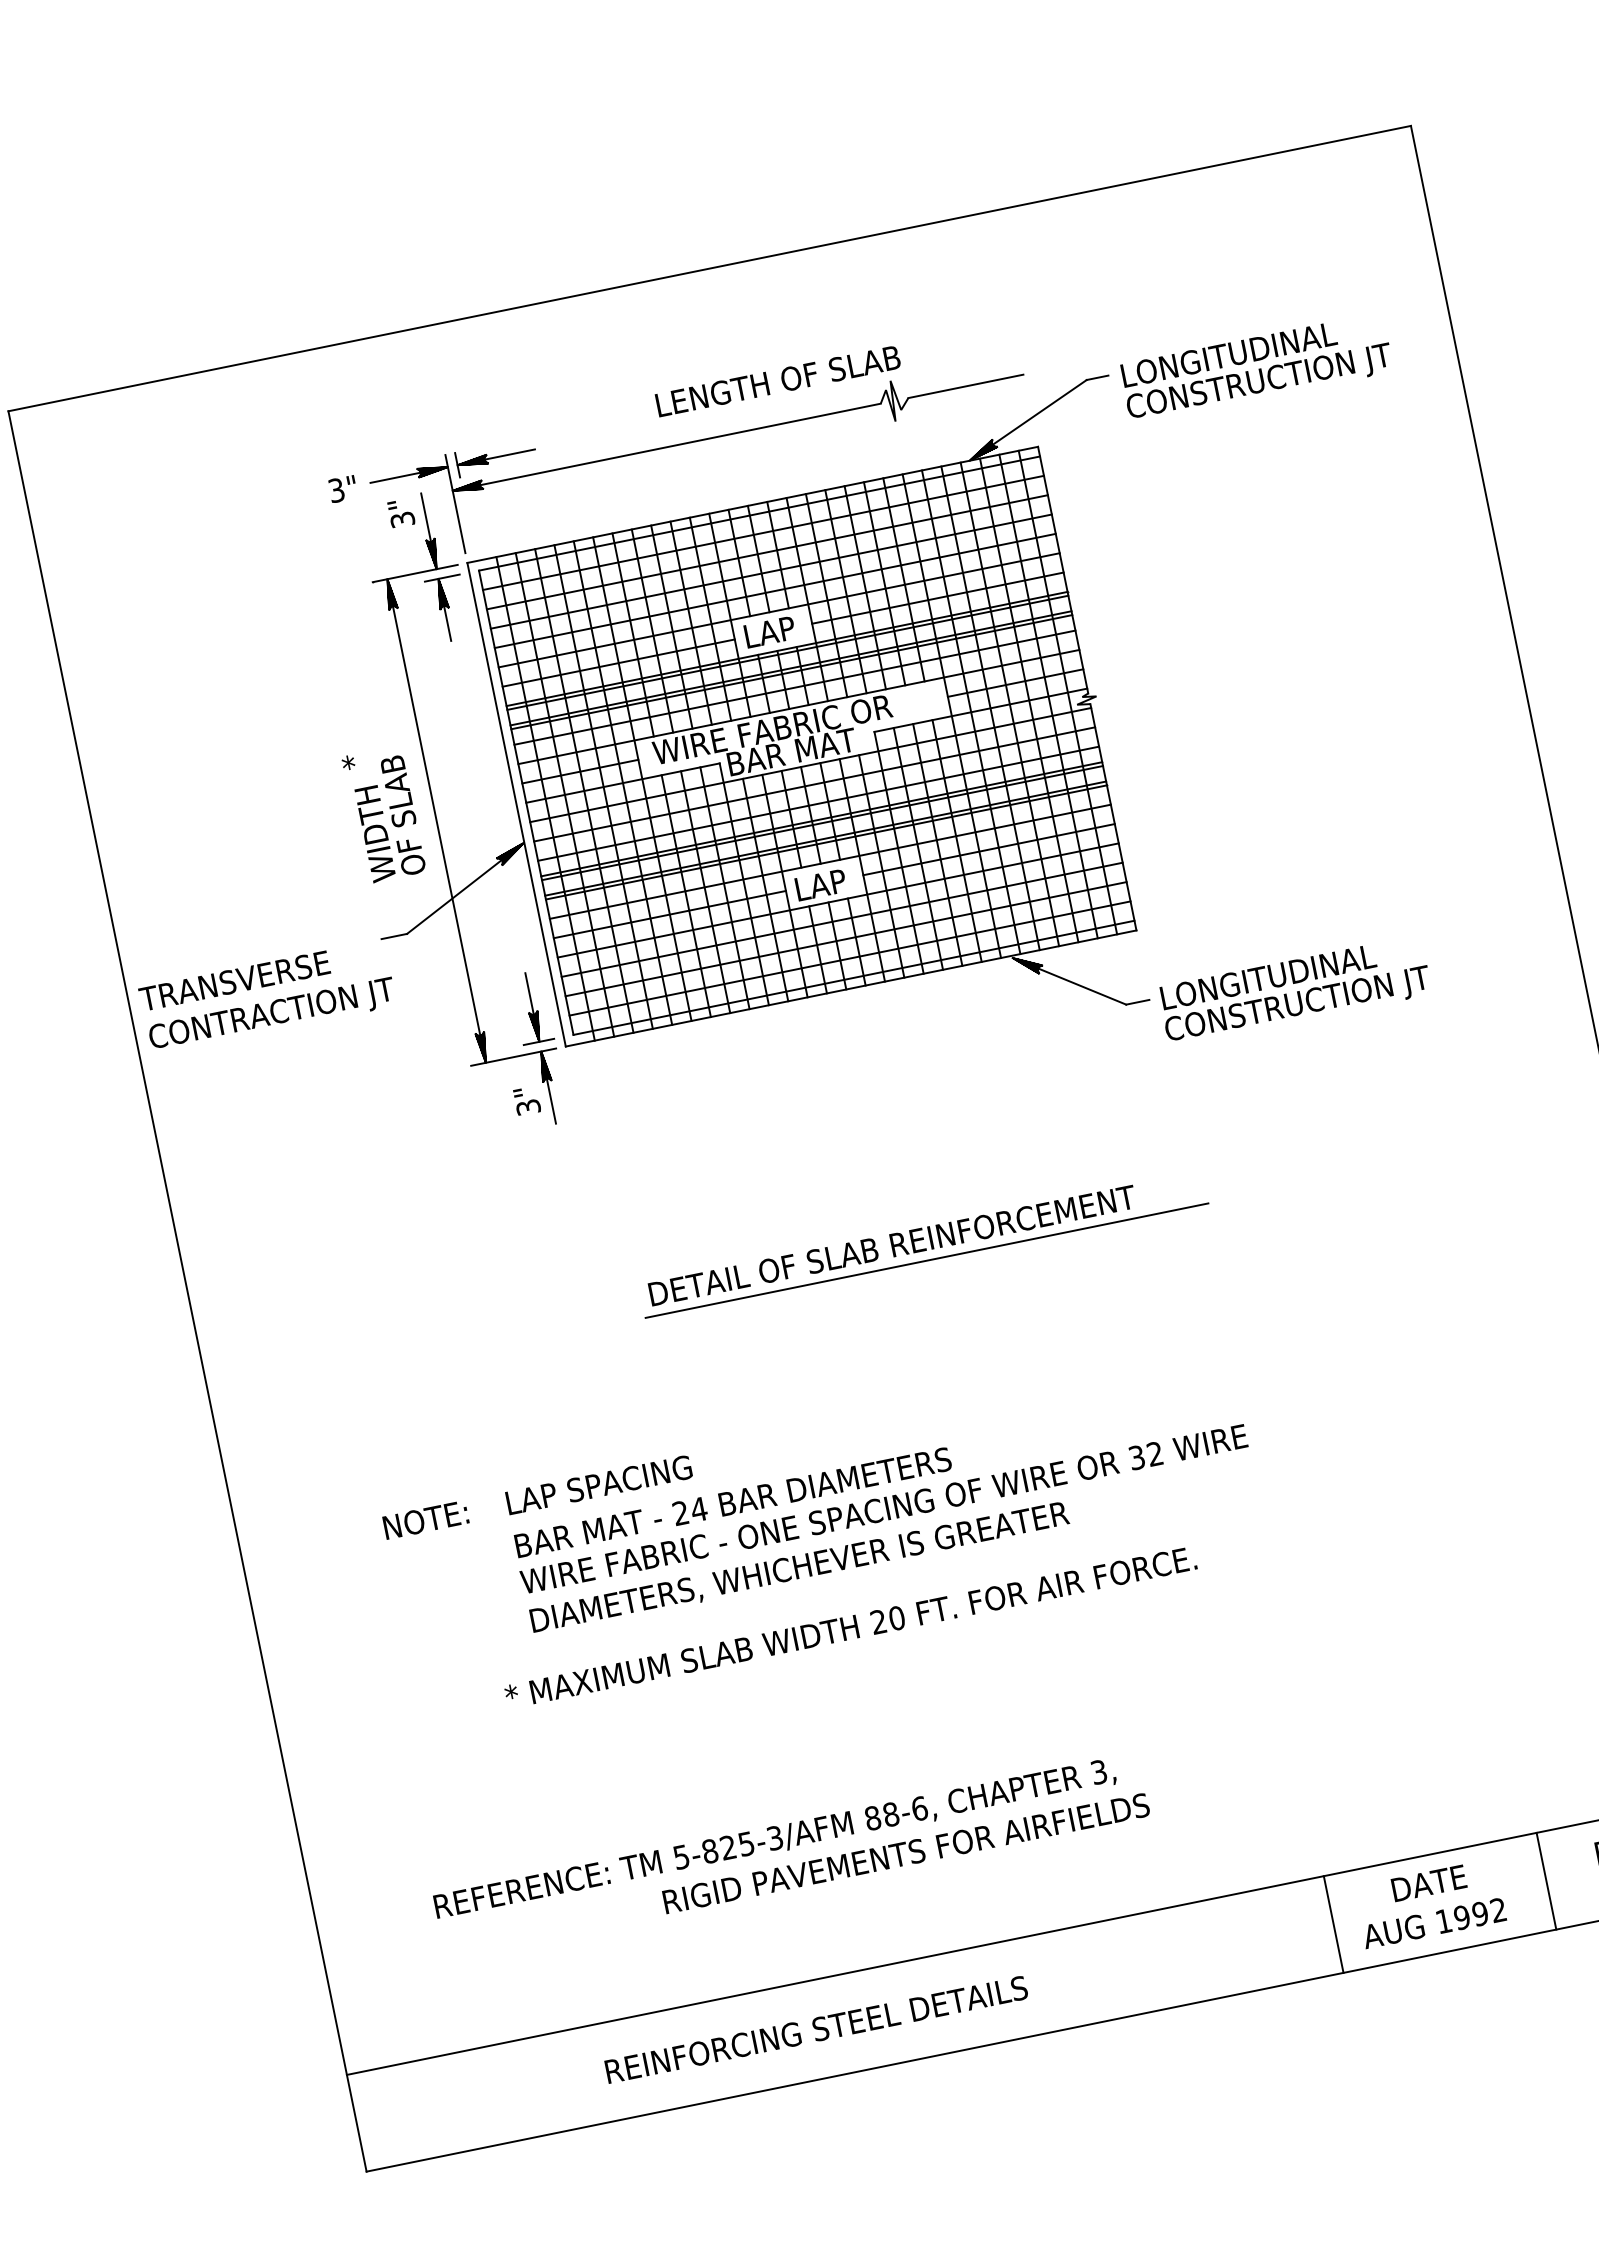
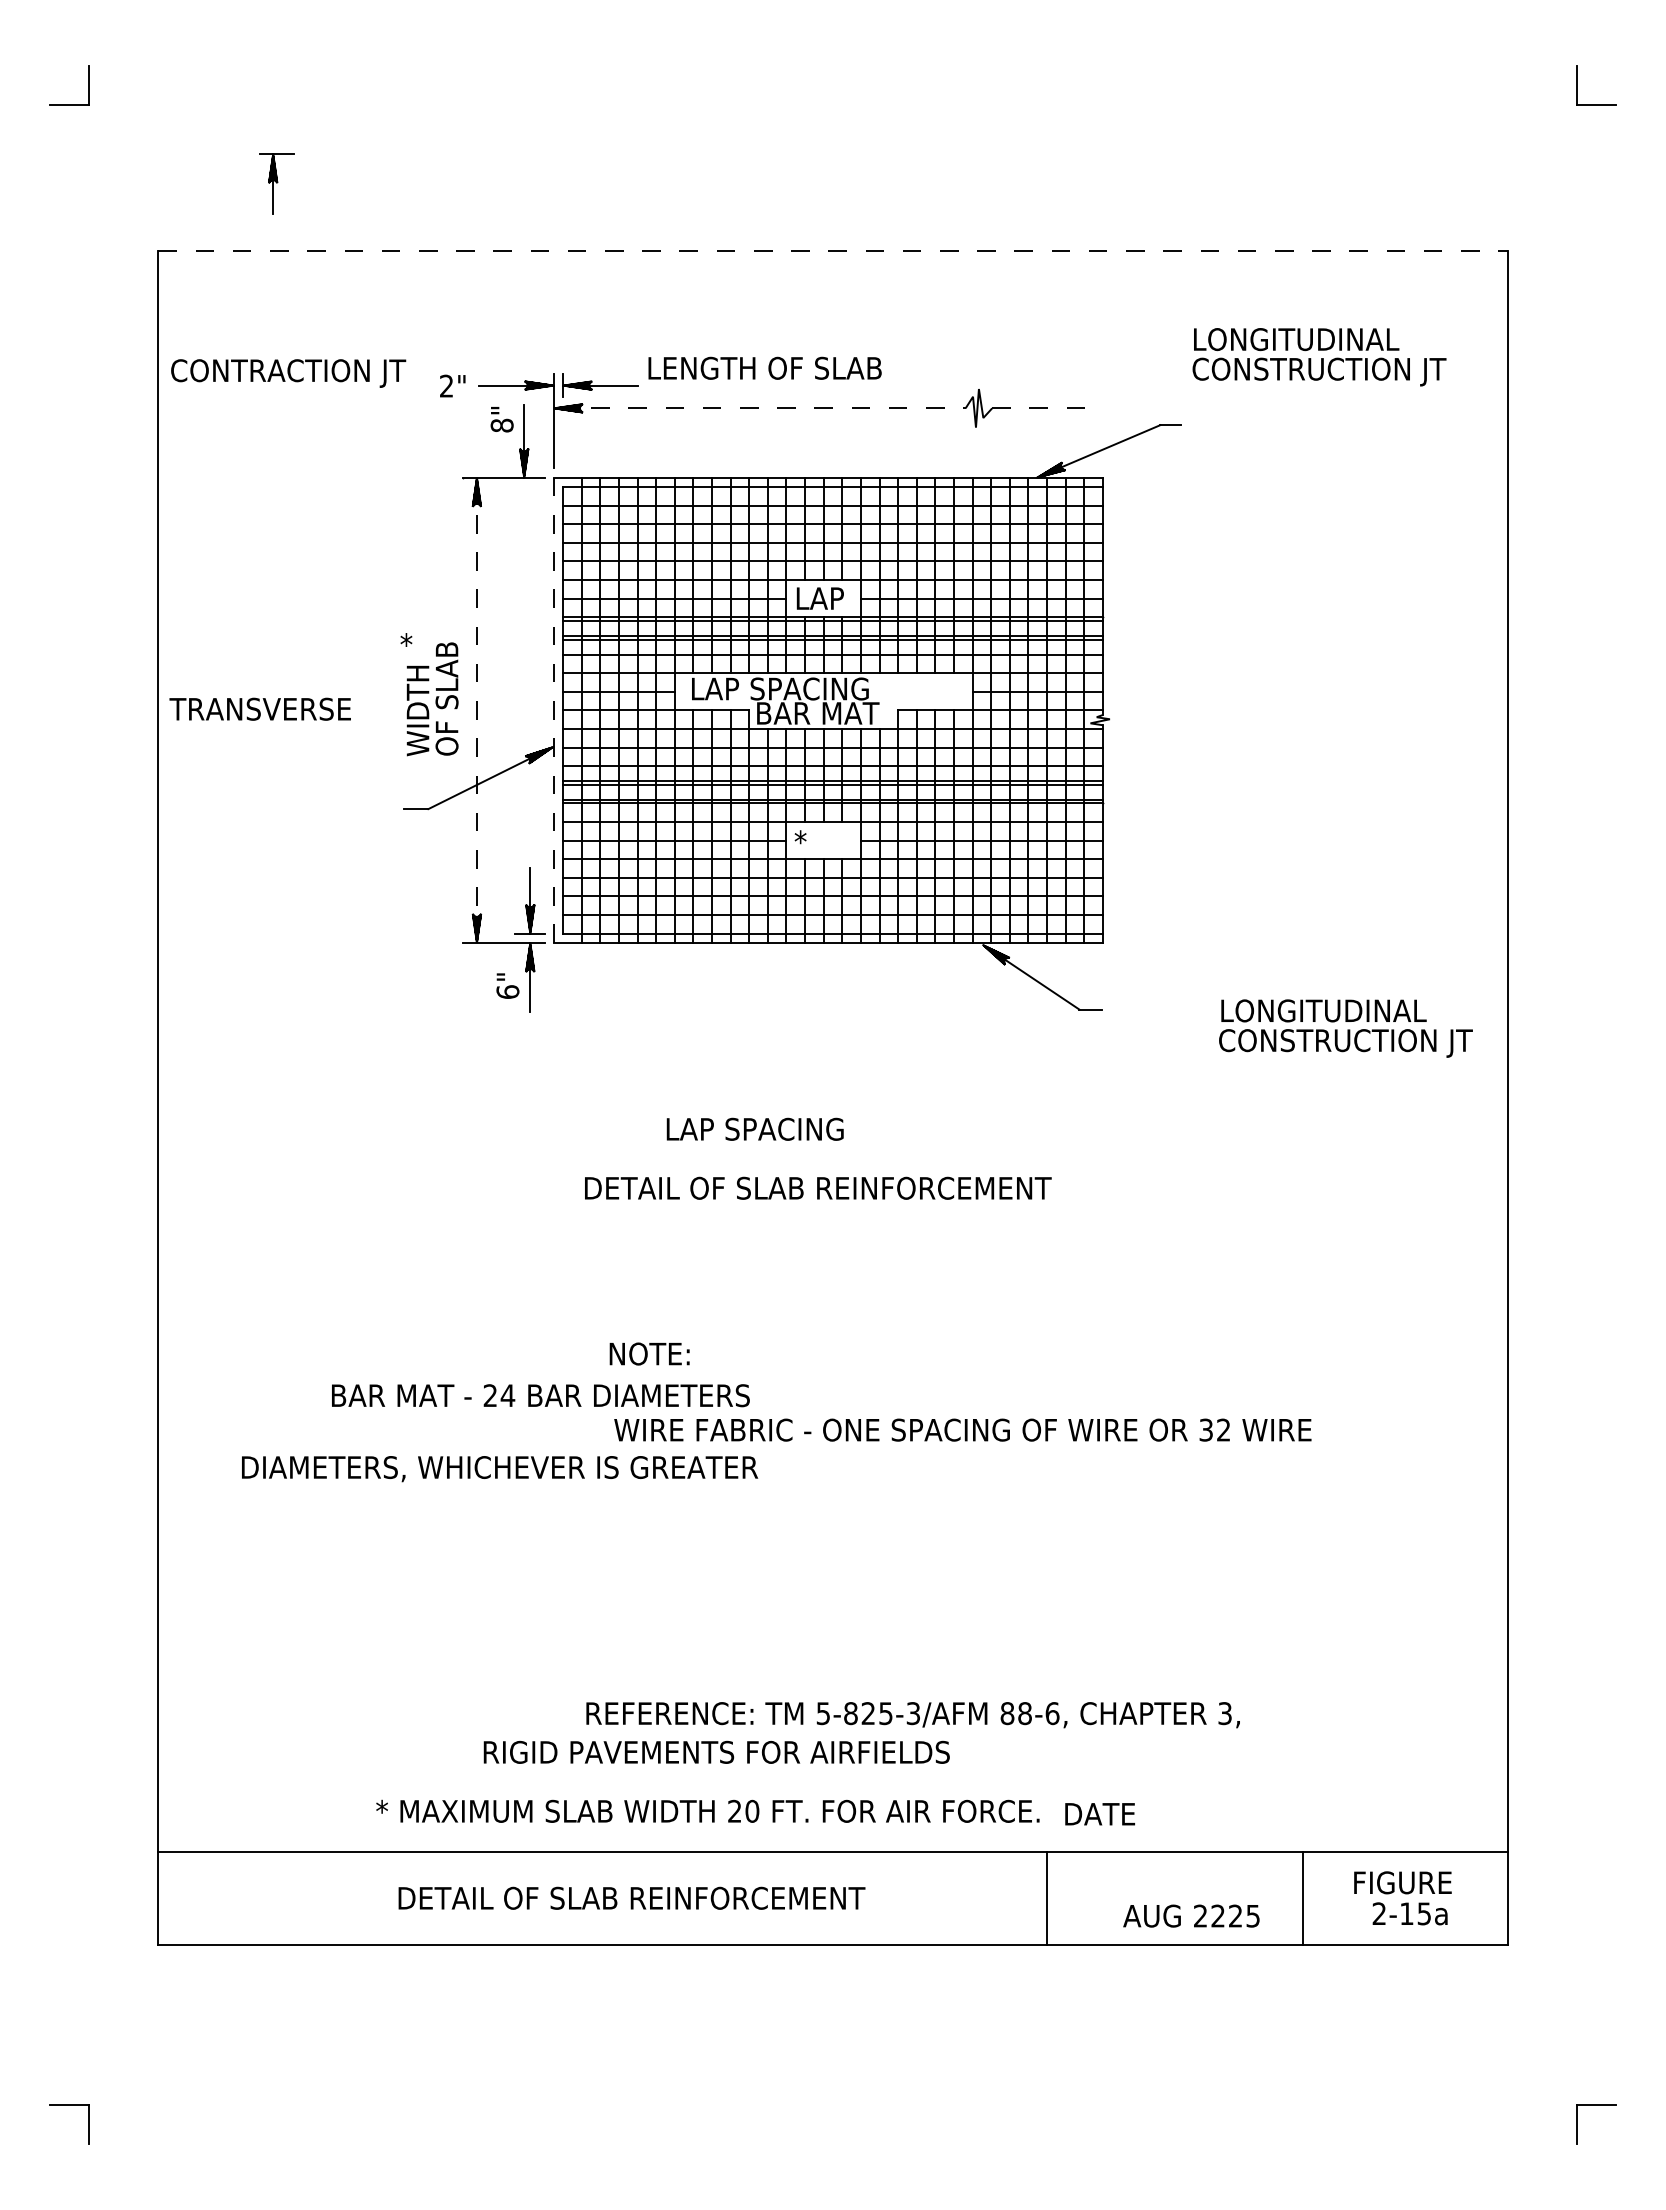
line: (710, 268) -> (833, 251), solid -> dashed
text: (1256, 368) -> (1319, 357), moved
text: (777, 380) -> (764, 367), moved
line: (966, 386) -> (1048, 408), solid -> dashed
line: (666, 447) -> (759, 408), solid -> dashed
text: (336, 490) -> (446, 386), 3" -> 2"
text: (401, 519) -> (501, 425), 3" -> 8"
part: (448, 608) -> (276, 183), moved
text: (772, 729) -> (804, 688), WIRE FABRIC OR -> LAP SPACING
line: (516, 804) -> (553, 710), solid -> dashed
line: (436, 821) -> (476, 710), solid -> dashed
text: (819, 885) -> (818, 841), LAP -> *
text: (233, 980) -> (259, 708), moved
text: (1294, 990) -> (1345, 1028), moved
text: (272, 1015) -> (288, 373), moved
text: (527, 1106) -> (507, 991), 3" -> 6"
line: (926, 1260) -> (846, 1208), removed
text: (598, 1484) -> (754, 1128), moved
text: (732, 1502) -> (540, 1395), moved
text: (883, 1508) -> (962, 1429), moved
text: (425, 1519) -> (649, 1353), moved
text: (800, 1568) -> (500, 1469), moved
text: (850, 1626) -> (707, 1810), moved
text: (774, 1840) -> (912, 1715), moved
text: (1428, 1883) -> (1099, 1814), moved
text: (1470, 1915) -> (1226, 1915), 1992 -> 2225
line: (1333, 1923) -> (1047, 1897), moved
text: (850, 2021) -> (633, 1897), REINFORCING STEEL DETAILS -> DETAIL OF SLAB REINFORCEMENT

